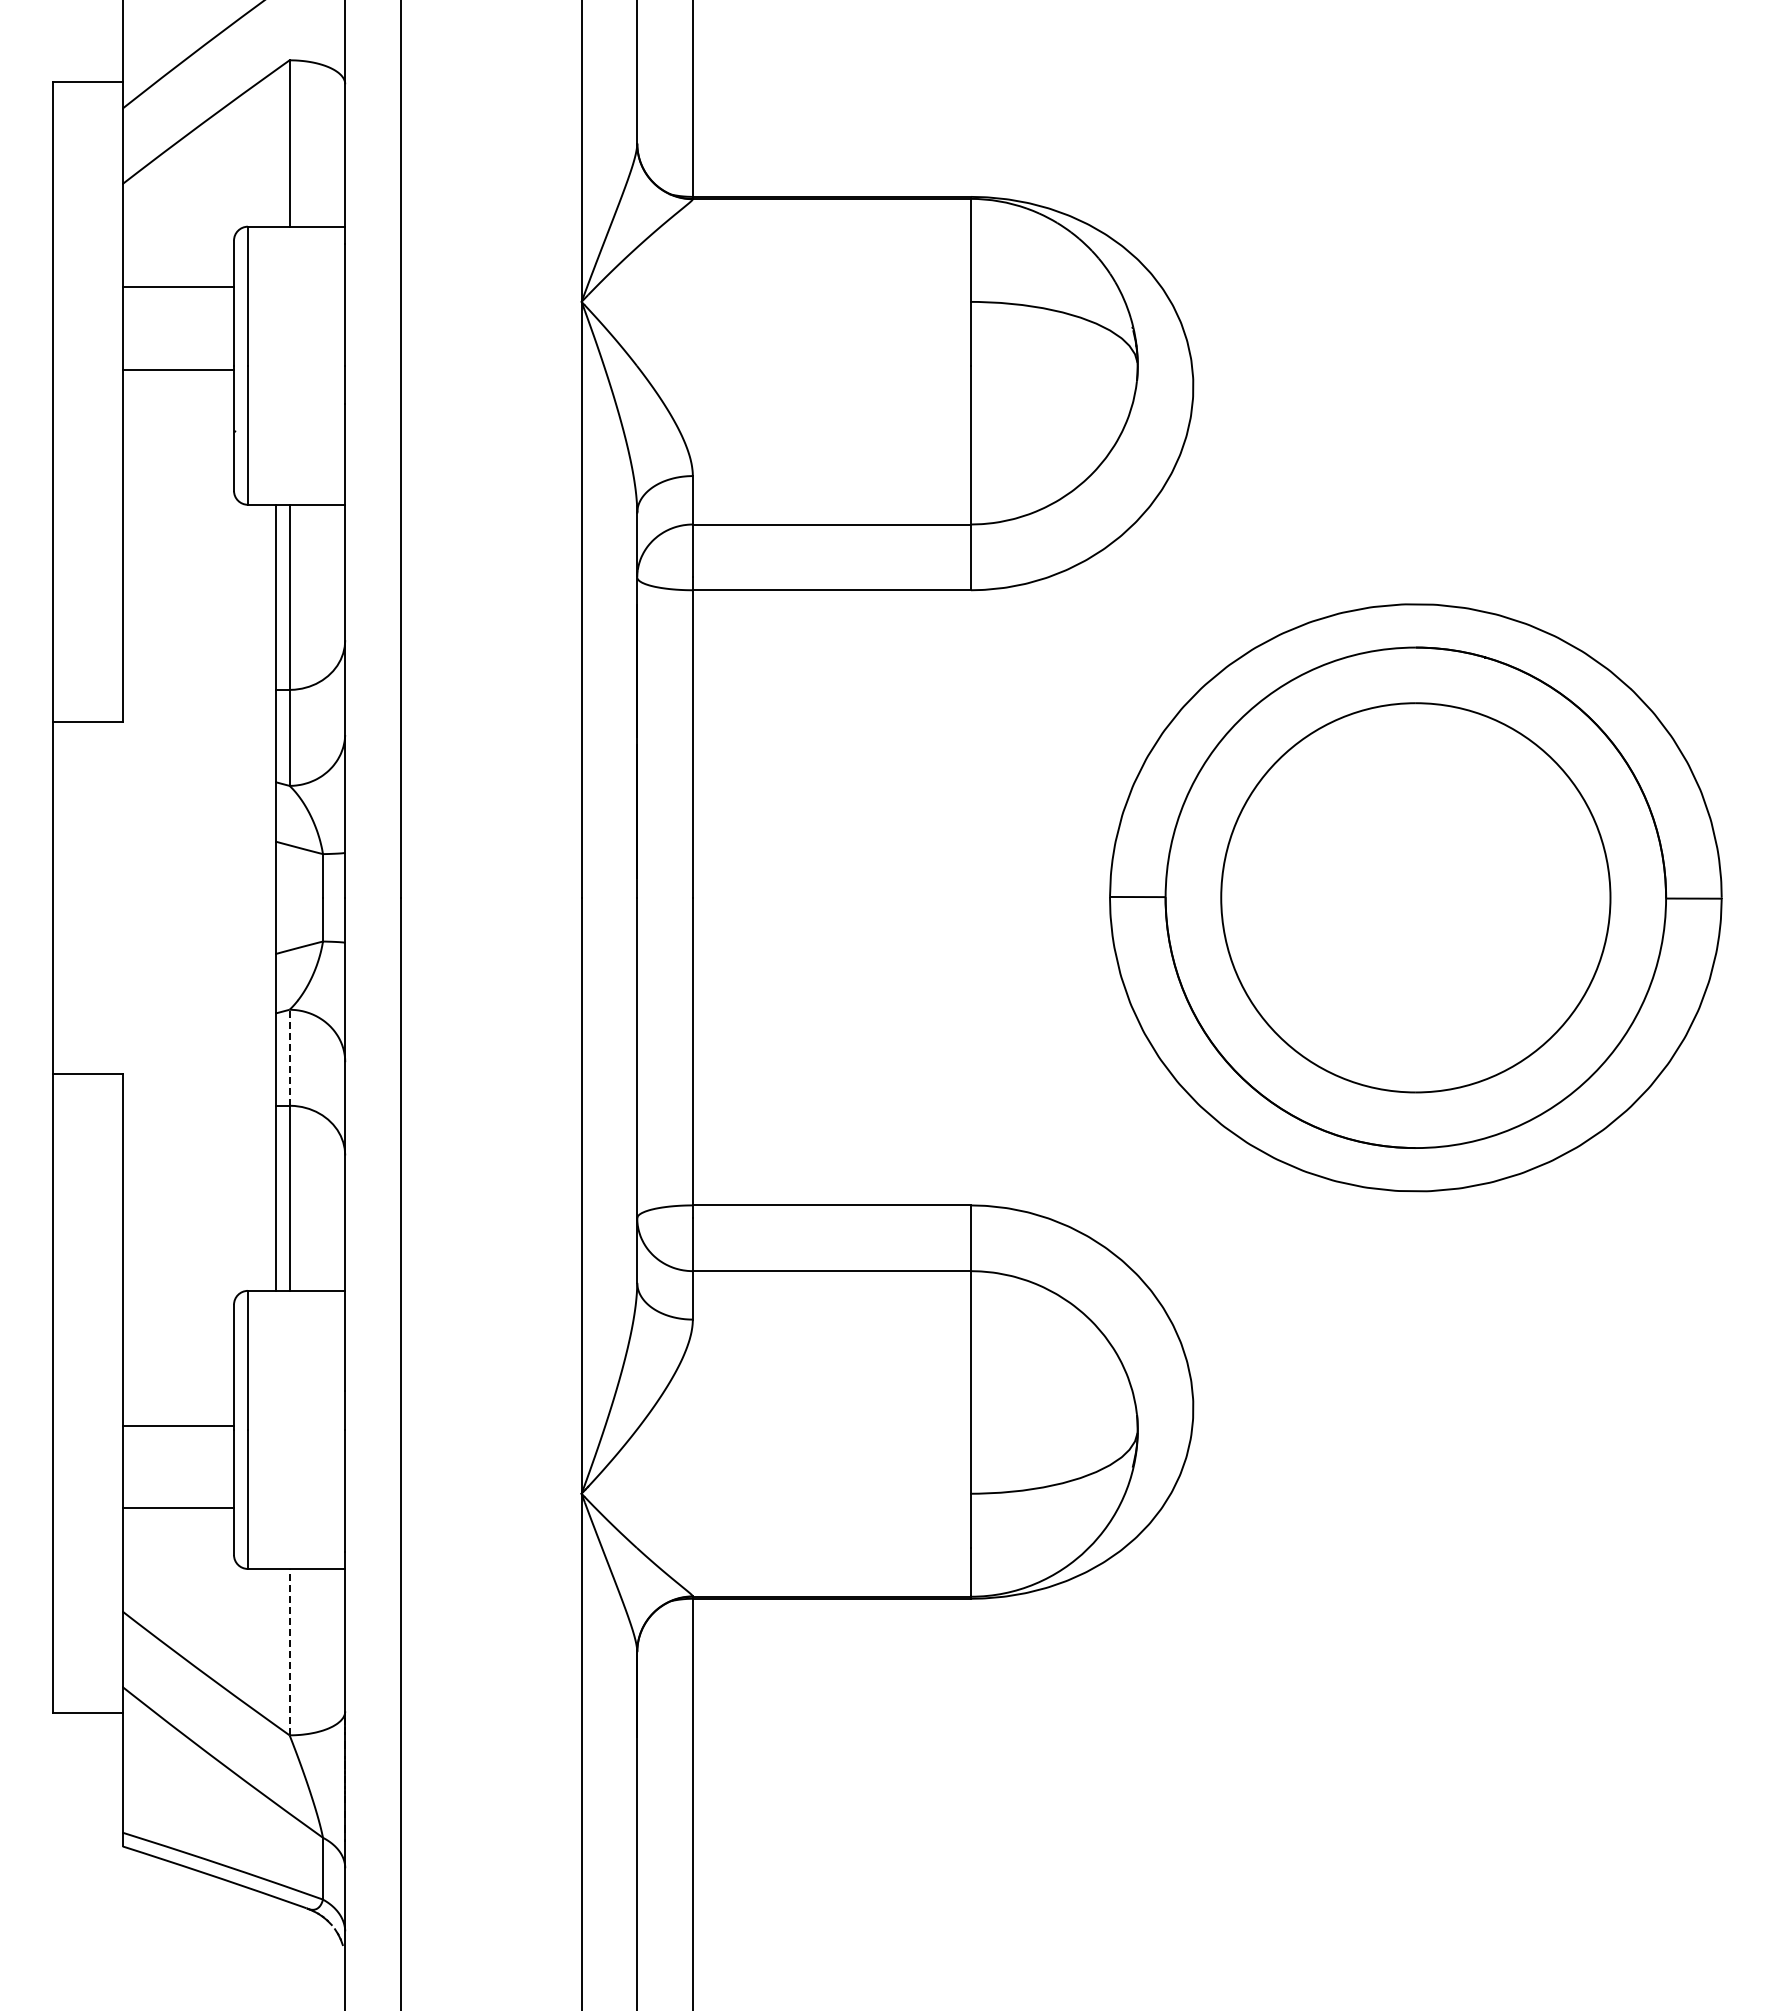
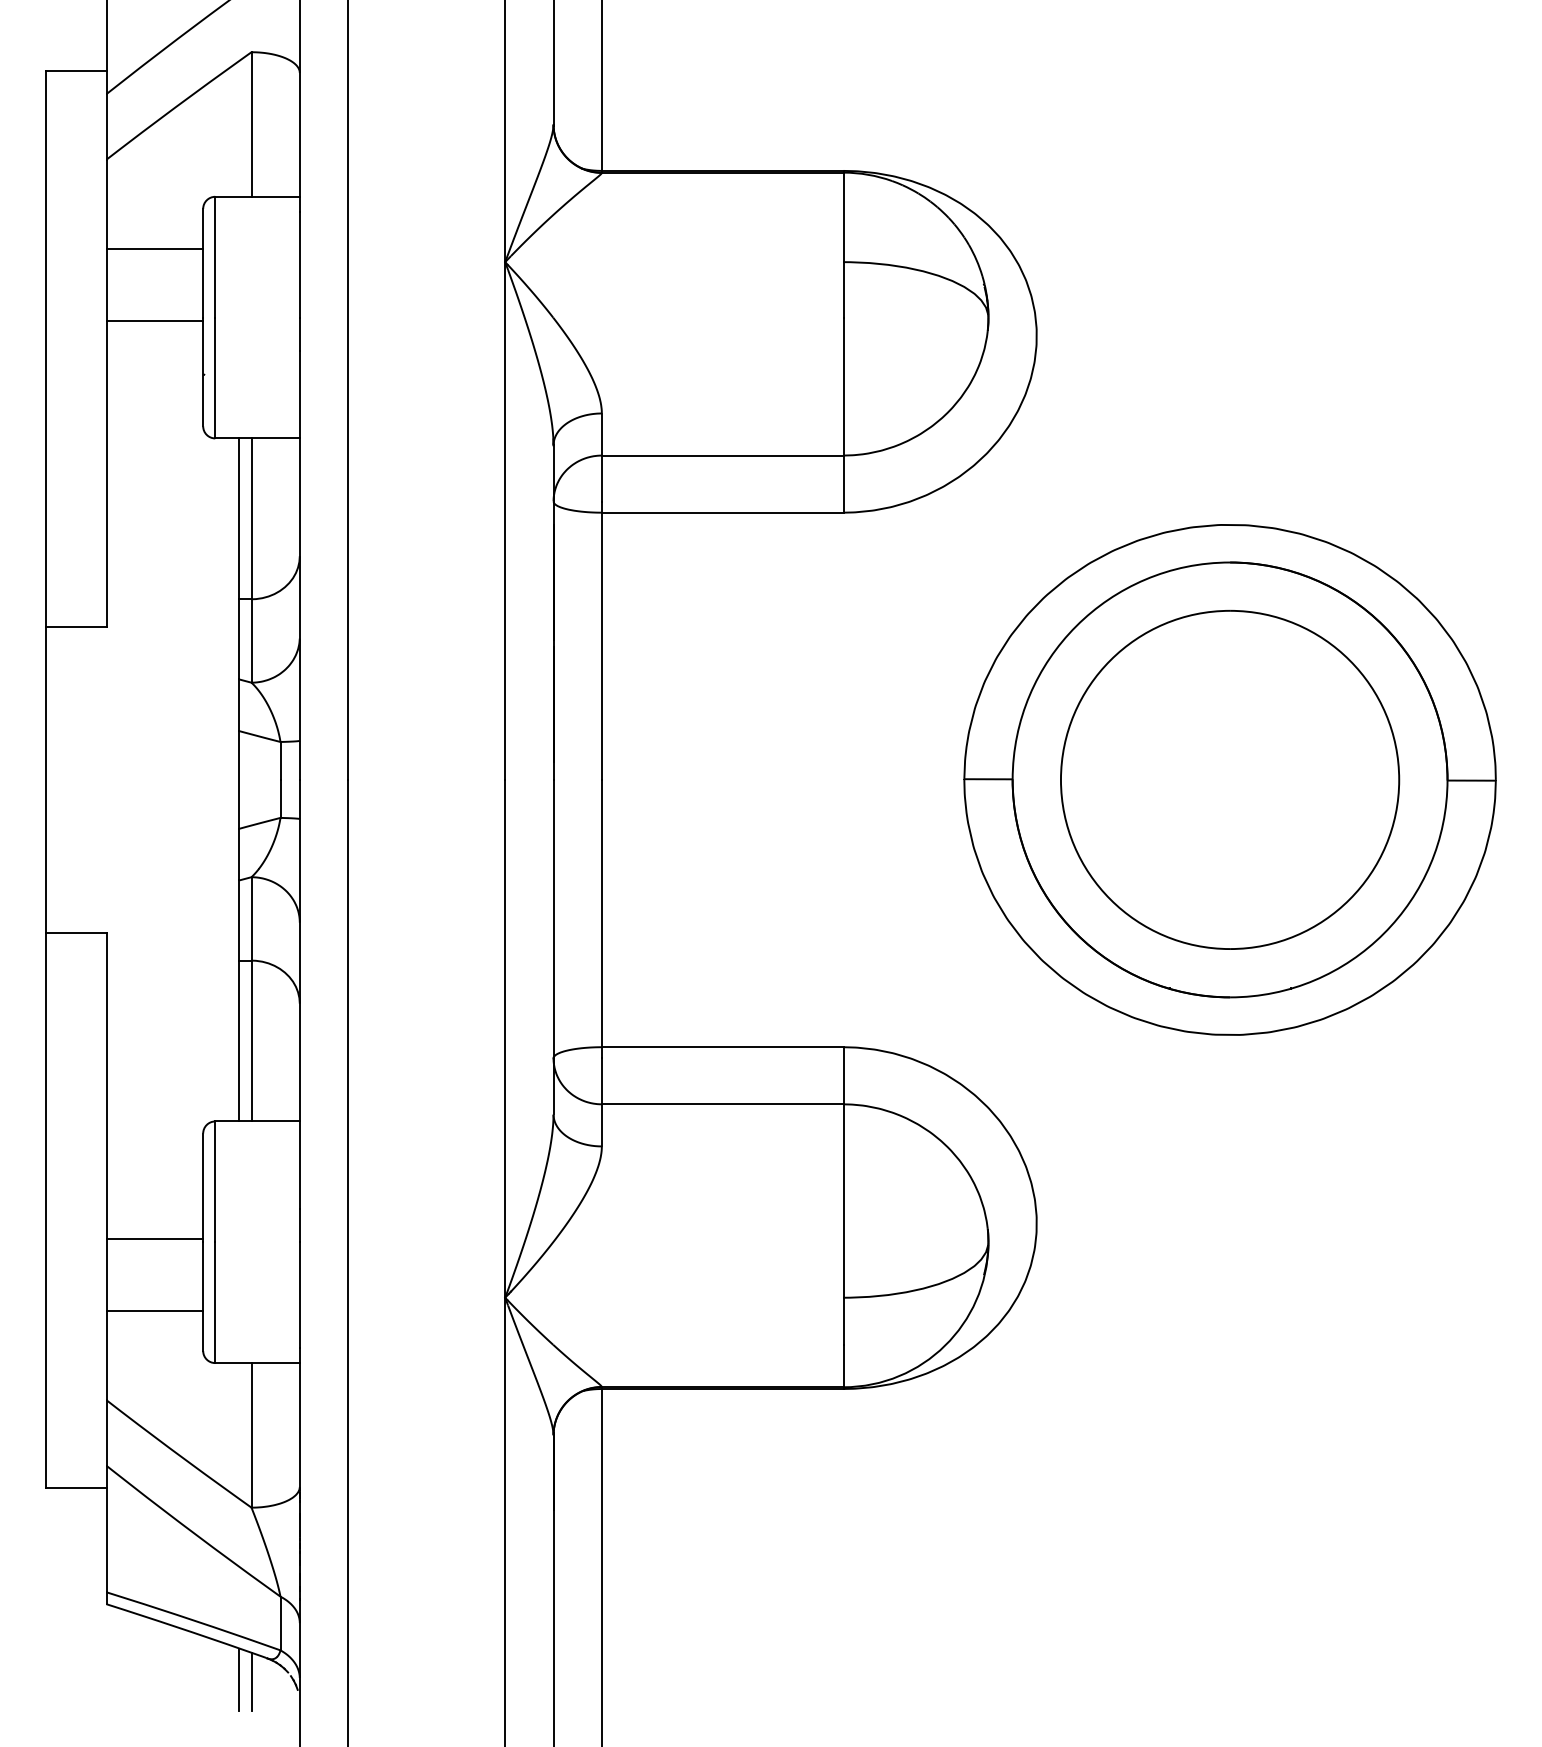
line: (289, 1057) -> (251, 918), dashed -> solid
line: (289, 1651) -> (251, 1434), dashed -> solid
line: (275, 1933) -> (239, 1679), added
line: (289, 1935) -> (251, 1681), added

